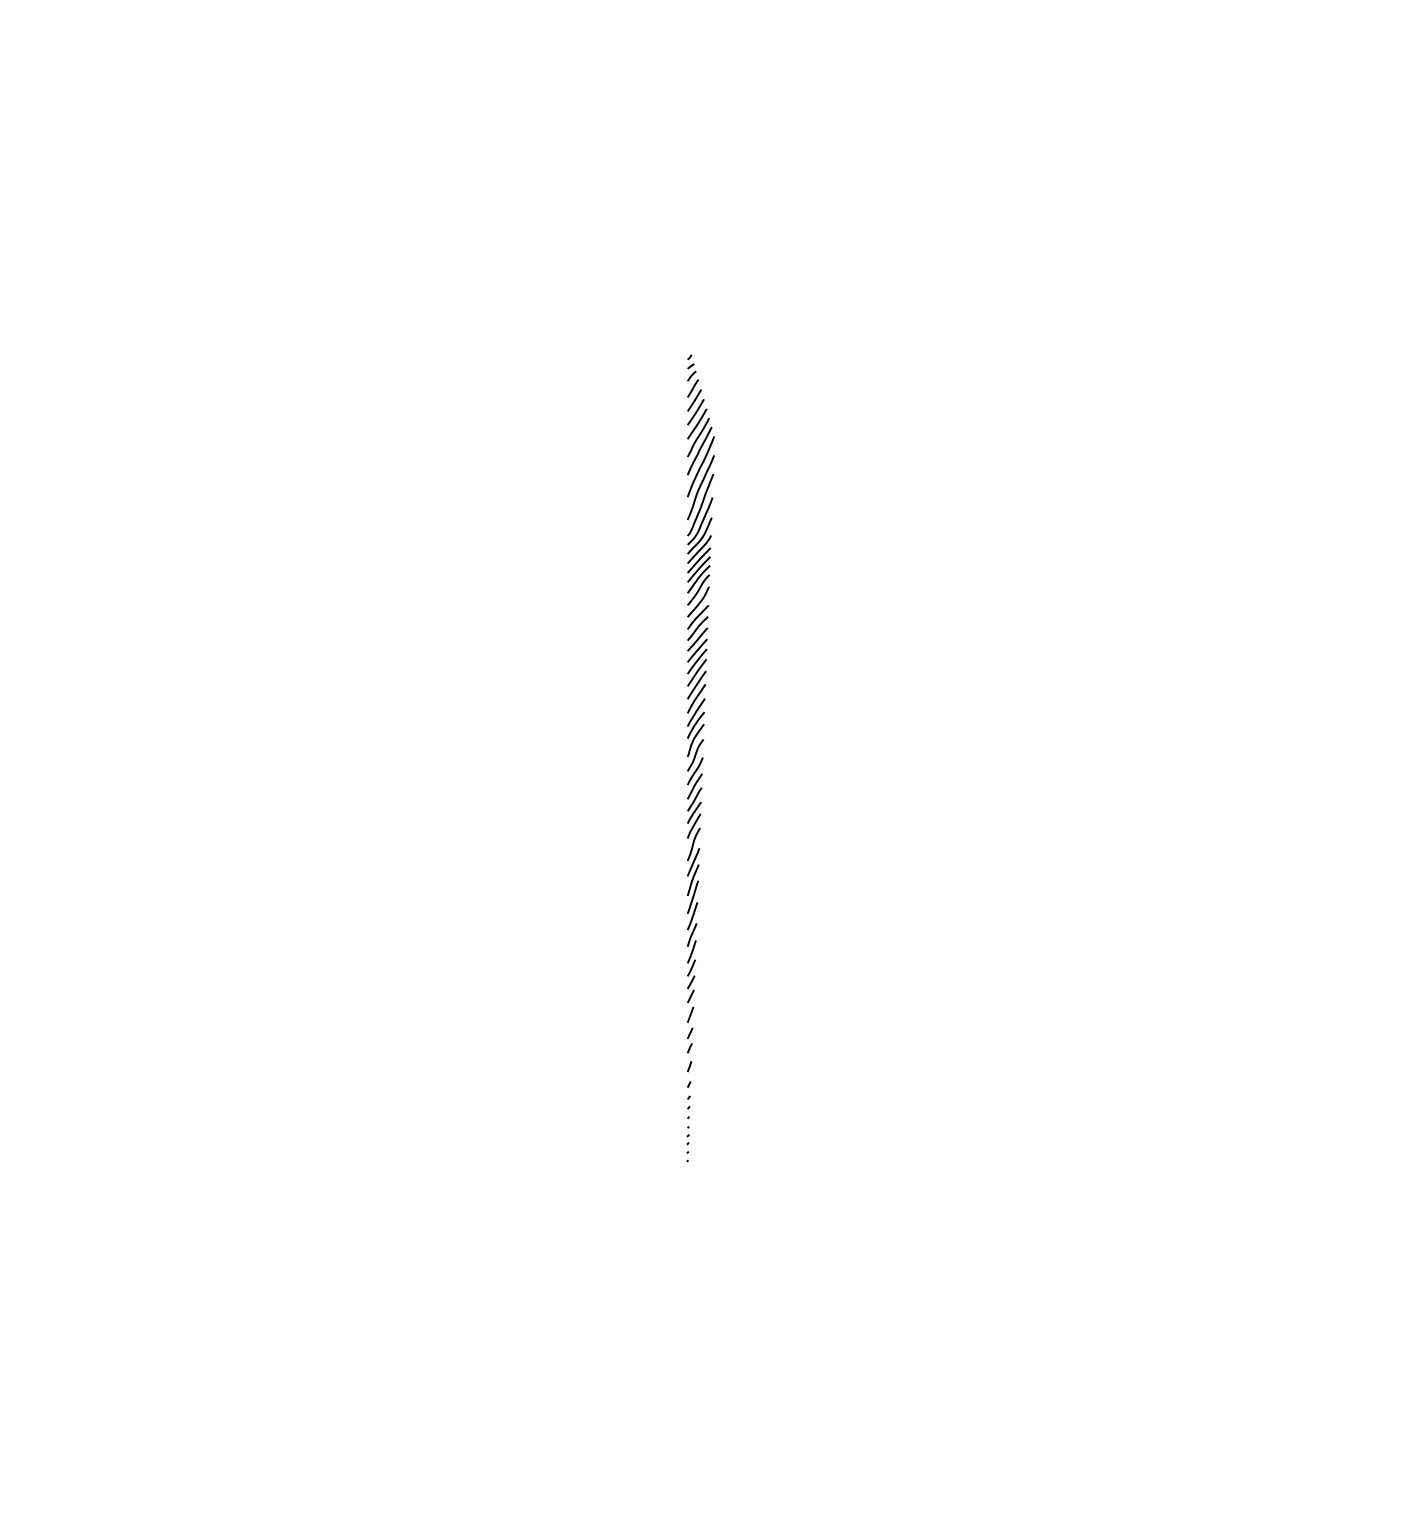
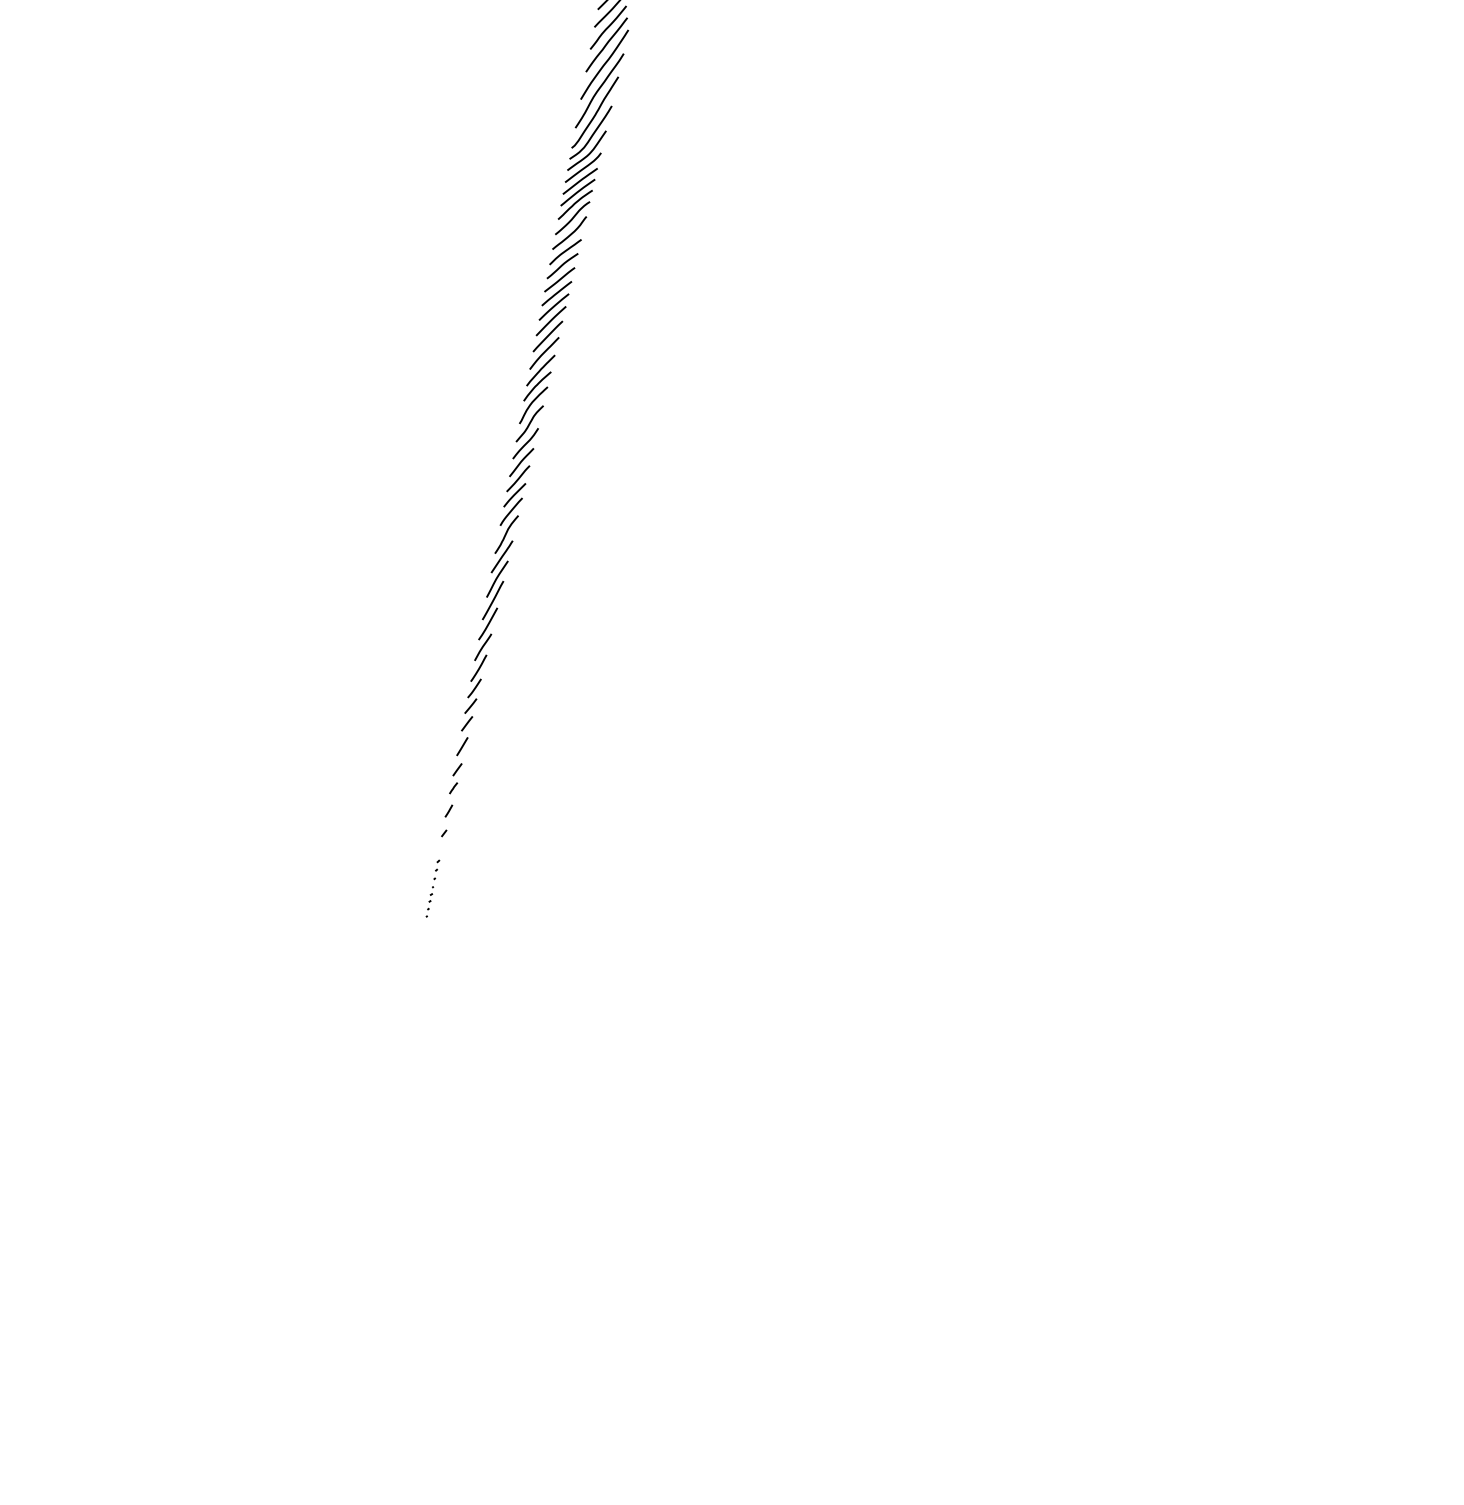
part: (688, 1128) -> (432, 888), size x0.7

